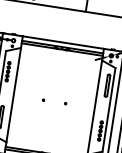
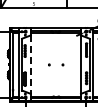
line: (13, 96) -> (30, 65), solid -> dashed

